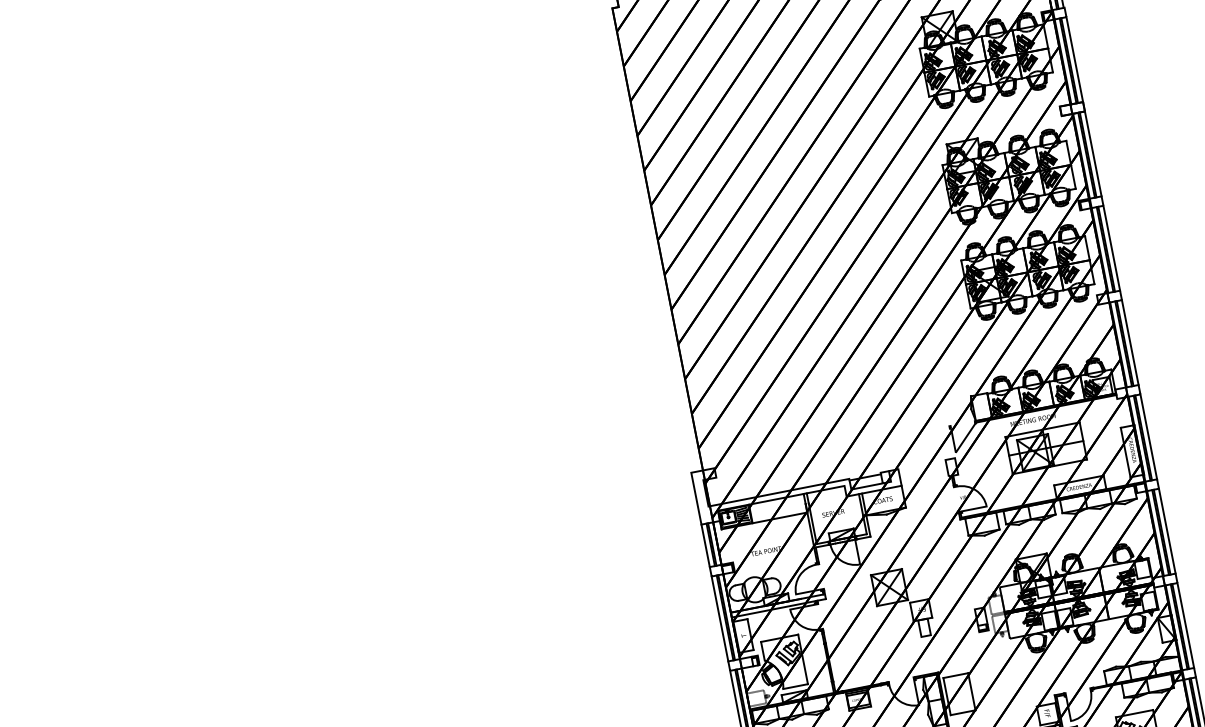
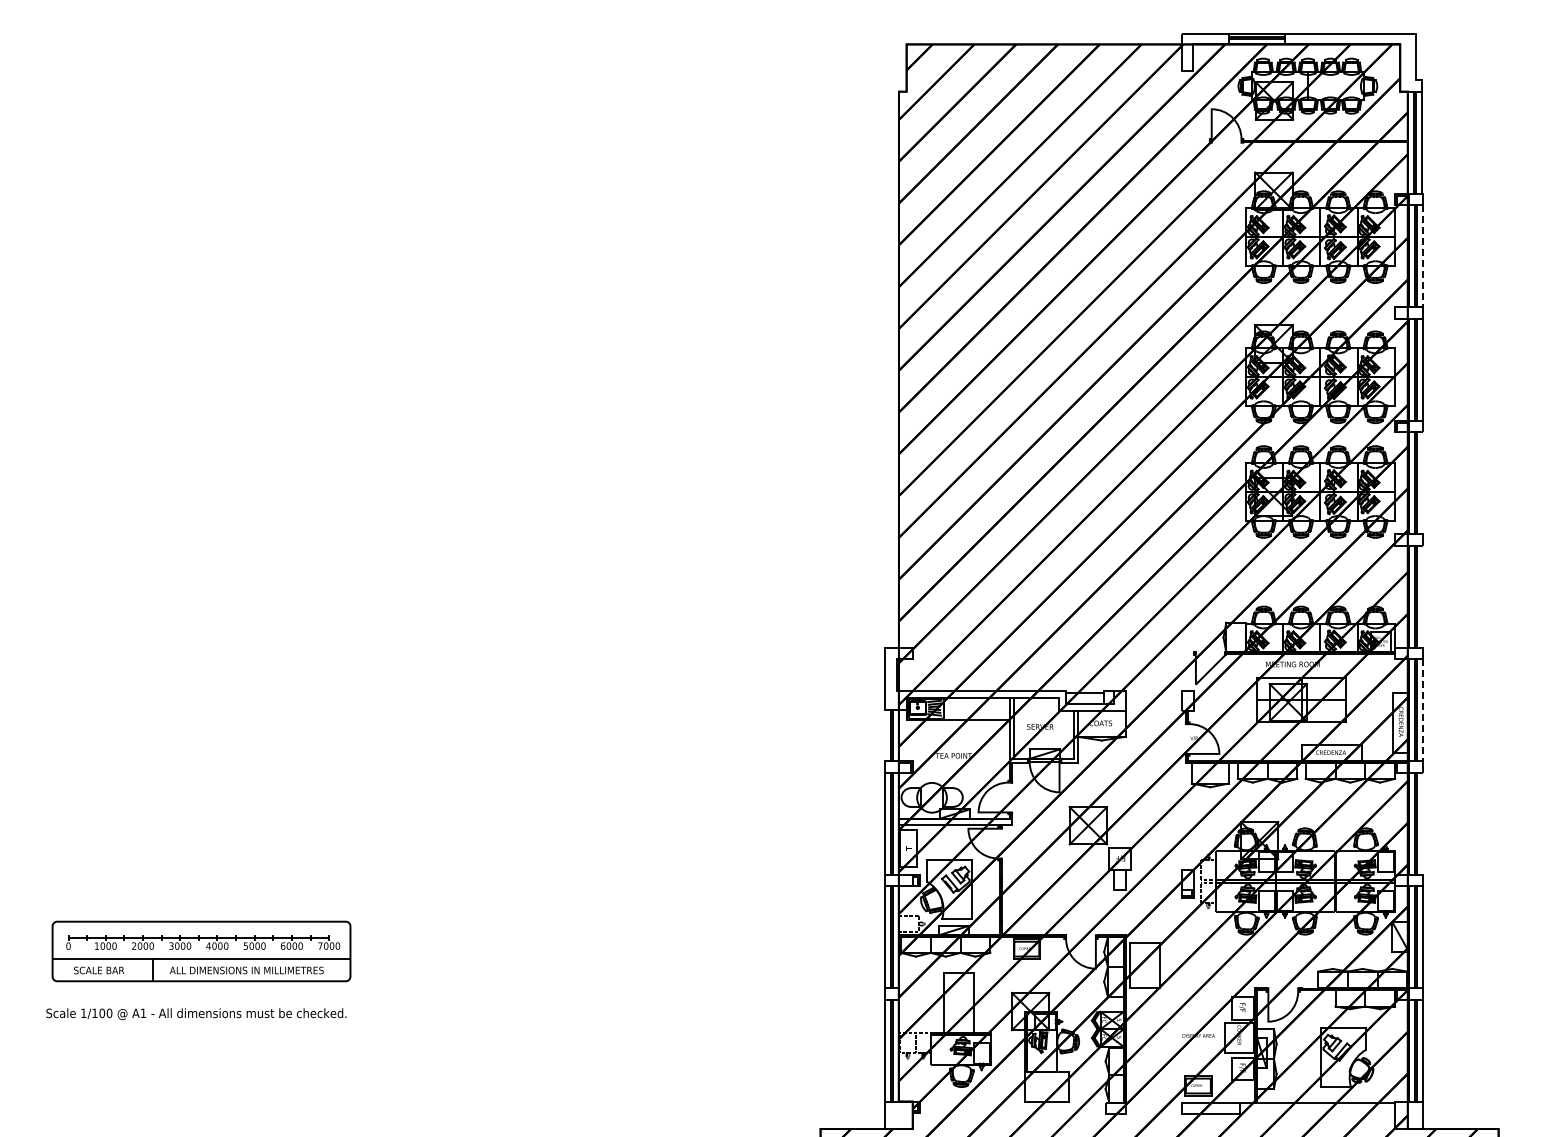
line: (1075, 59) -> (1423, 256), solid -> dashed
line: (1112, 248) -> (1423, 483), removed
line: (1130, 342) -> (1423, 596), removed
line: (1149, 437) -> (1423, 710), solid -> dashed
line: (1167, 531) -> (1423, 823), removed
line: (705, 545) -> (884, 735), removed

